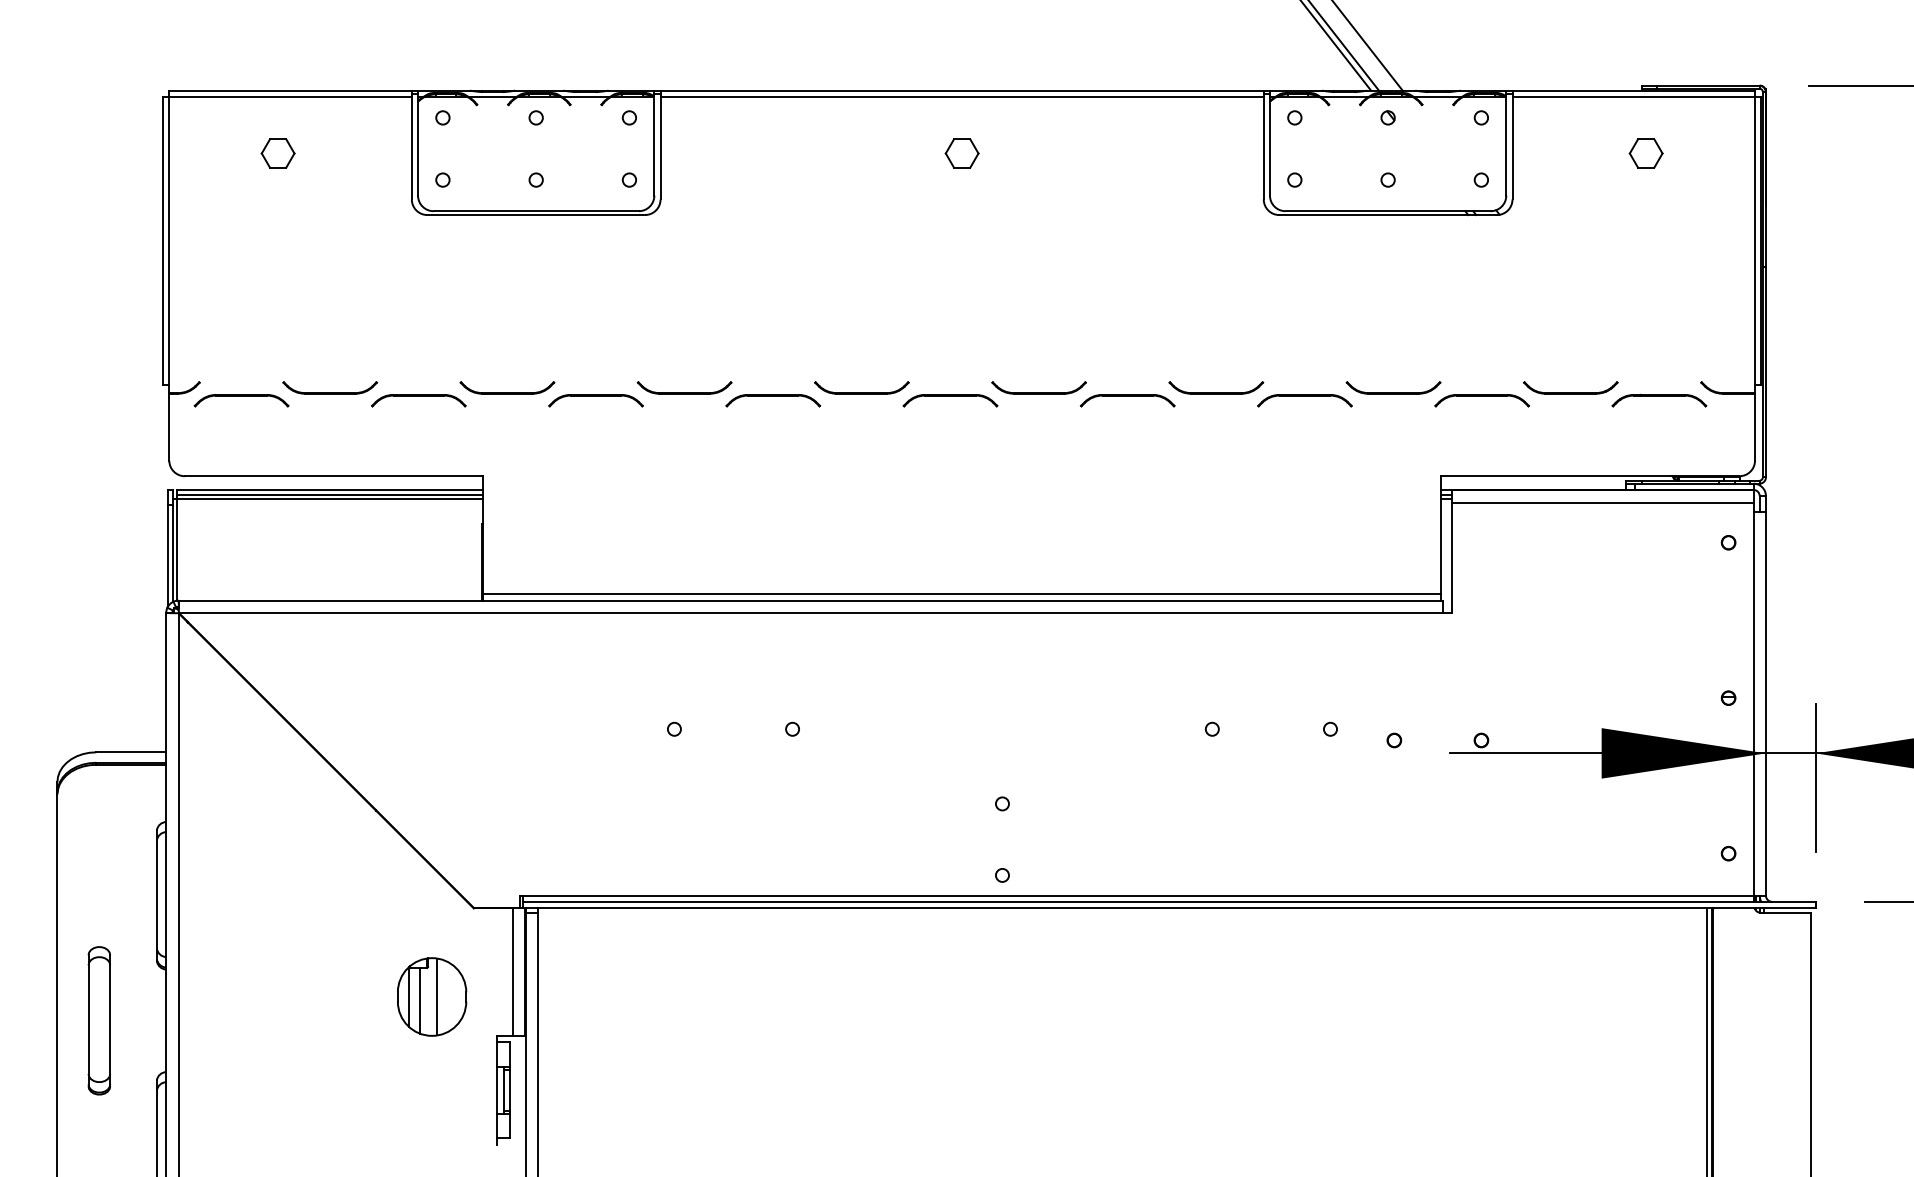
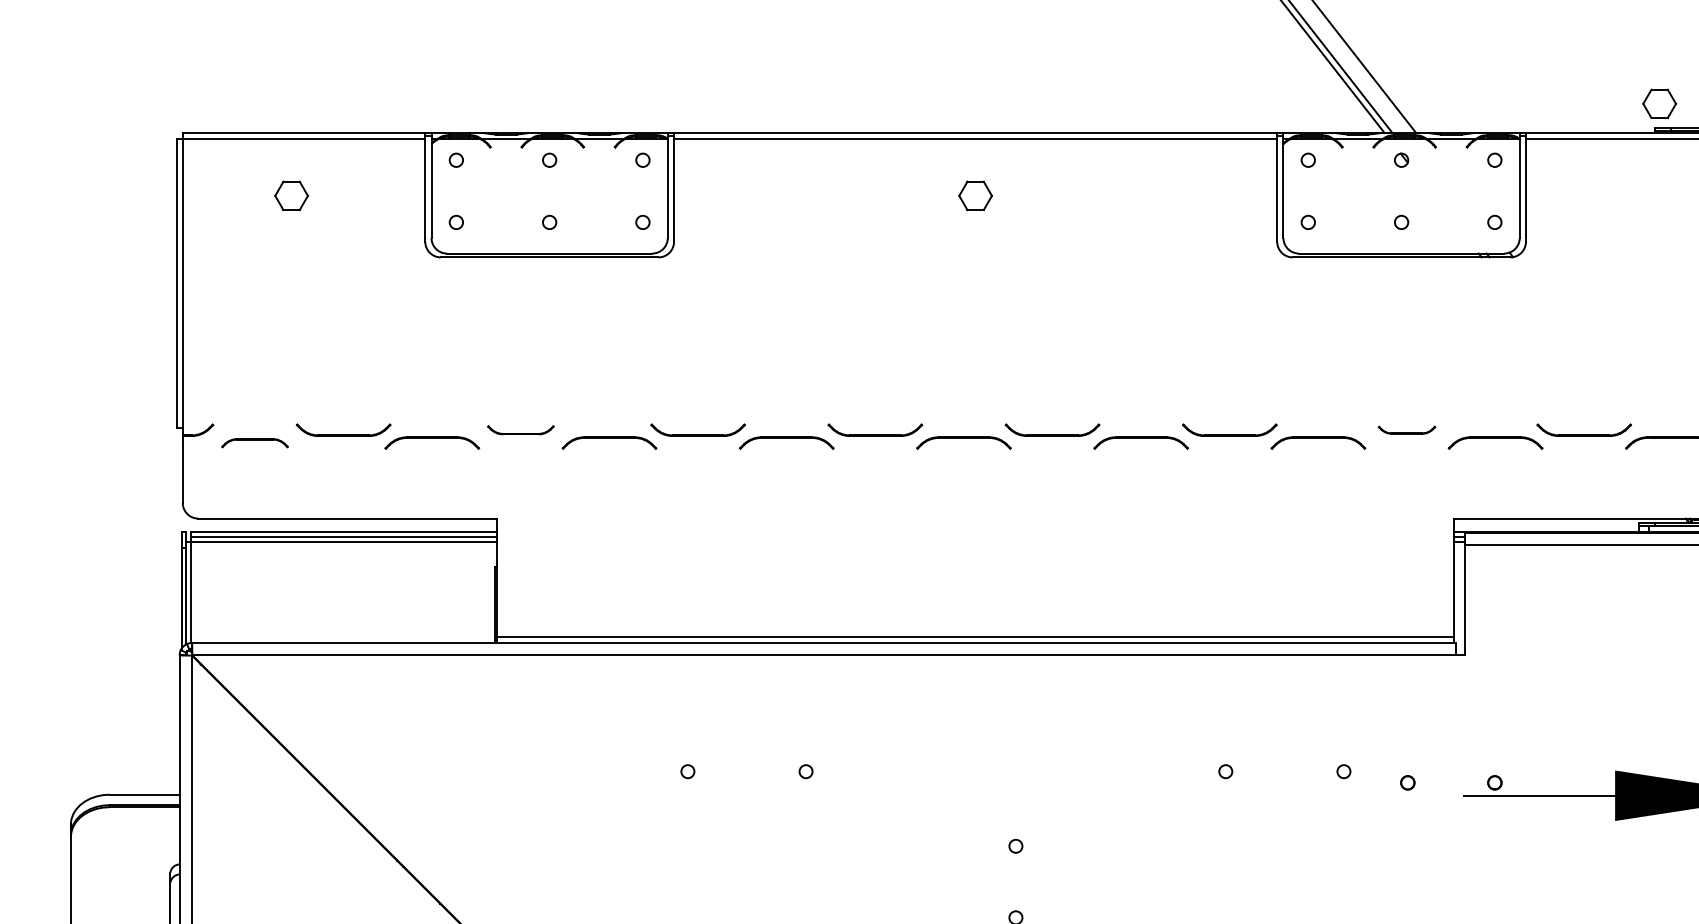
part: (1645, 153) -> (1658, 103), moved
part: (507, 387) -> (520, 429), size x0.7
part: (1393, 387) -> (1406, 429), size x0.6
part: (241, 400) -> (254, 442), size x0.7

